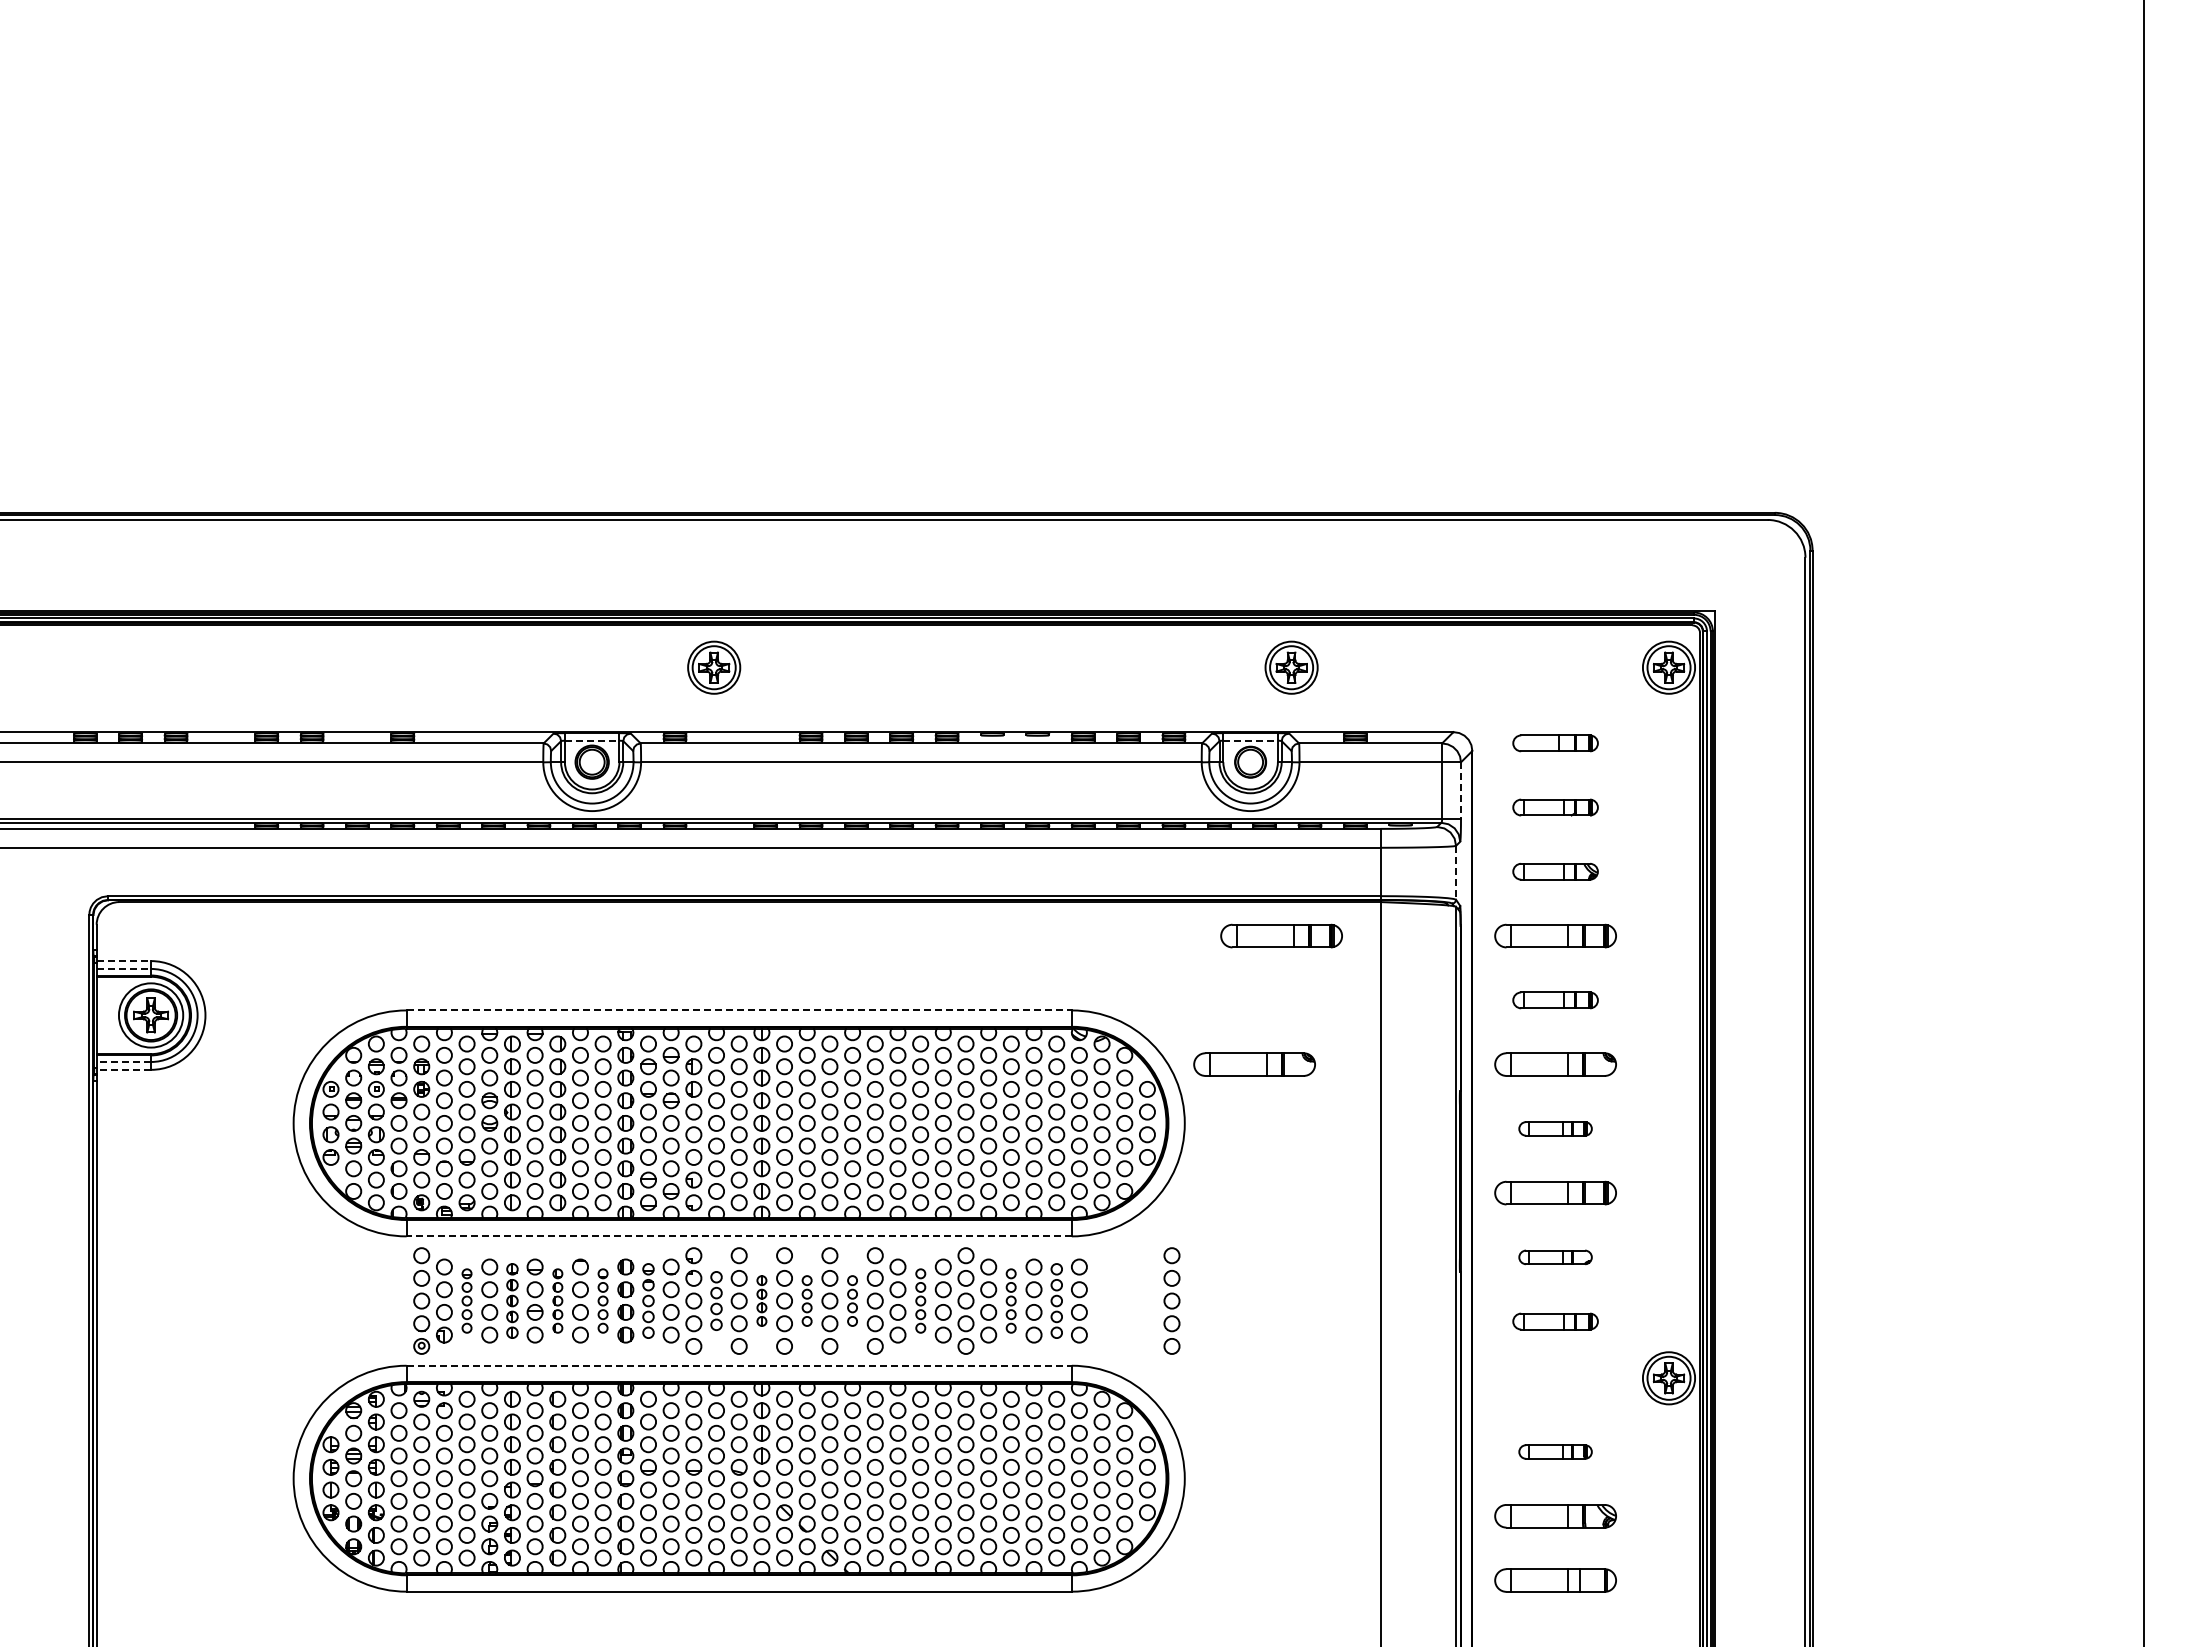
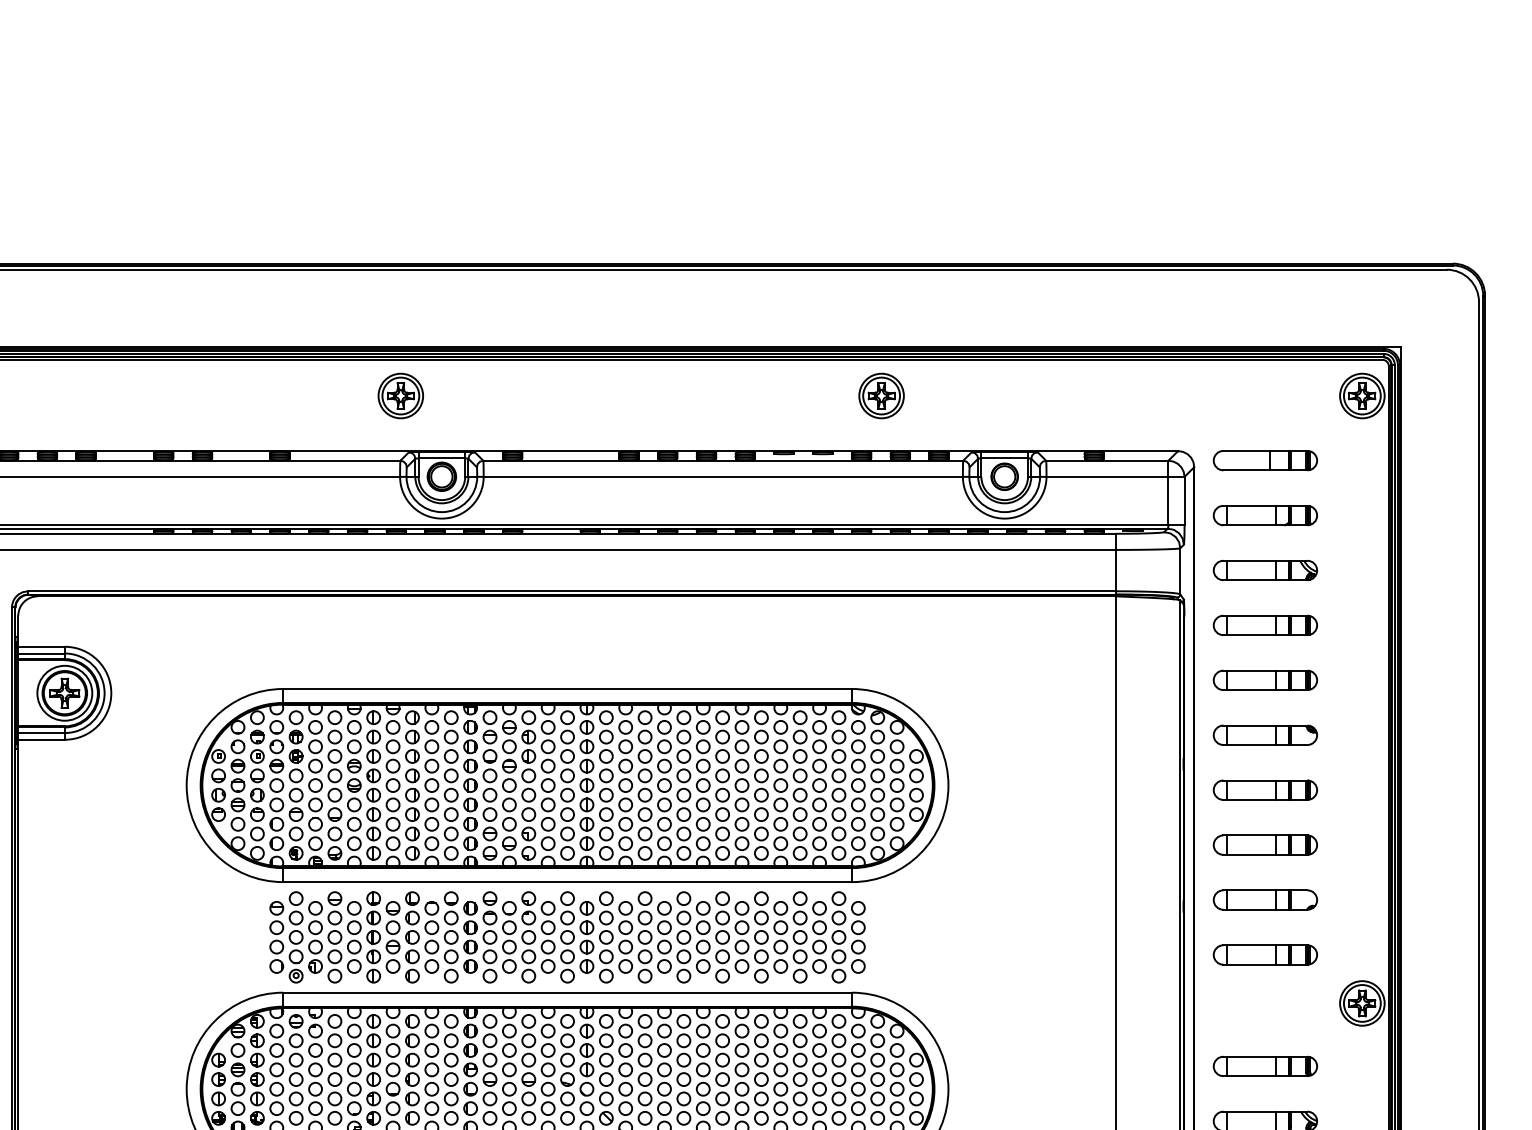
part: (714, 667) -> (401, 395), moved
part: (1291, 667) -> (881, 395), moved
line: (592, 740) -> (442, 458), dashed -> solid
line: (1251, 740) -> (1005, 458), dashed -> solid
part: (1555, 743) -> (1265, 460), size x1.43
line: (1461, 791) -> (1184, 501), dashed -> solid
part: (1555, 807) -> (1265, 515), size x1.43
part: (1555, 871) -> (1265, 570), size x1.43
line: (1456, 872) -> (1180, 571), dashed -> solid
part: (1281, 935) -> (1031, 624), removed
line: (124, 961) -> (42, 647), dashed -> solid
line: (124, 968) -> (42, 653), dashed -> solid
part: (1555, 1000) -> (1265, 680), size x1.43
line: (739, 1010) -> (567, 689), dashed -> solid
line: (123, 1061) -> (41, 732), dashed -> solid
part: (1254, 1064) -> (1008, 735), removed
line: (123, 1069) -> (41, 739), dashed -> solid
part: (1555, 1128) -> (1265, 789), size x1.67
line: (739, 1236) -> (567, 882), dashed -> solid
part: (1555, 1257) -> (1265, 900), size x1.67
part: (398, 1300) -> (276, 936), added
part: (466, 1300) -> (334, 936), size x1.67
part: (512, 1300) -> (373, 936), size x1.43
part: (557, 1300) -> (412, 936), size x1.67
part: (602, 1300) -> (450, 936), size x1.67
part: (648, 1300) -> (490, 936), size x1.43
part: (716, 1300) -> (548, 936), size x1.43
part: (761, 1300) -> (586, 936), size x1.67
part: (806, 1300) -> (625, 936), size x1.67
part: (852, 1300) -> (664, 936), size x1.67
part: (920, 1300) -> (722, 936), size x1.67
part: (1010, 1300) -> (799, 936), size x1.67
part: (1056, 1300) -> (838, 936), size x1.43
part: (1171, 1300) -> (937, 936), removed
part: (1555, 1321) -> (1265, 954), size x1.43
line: (739, 1365) -> (567, 992), dashed -> solid
part: (1555, 1451) -> (1265, 1065), size x1.67

